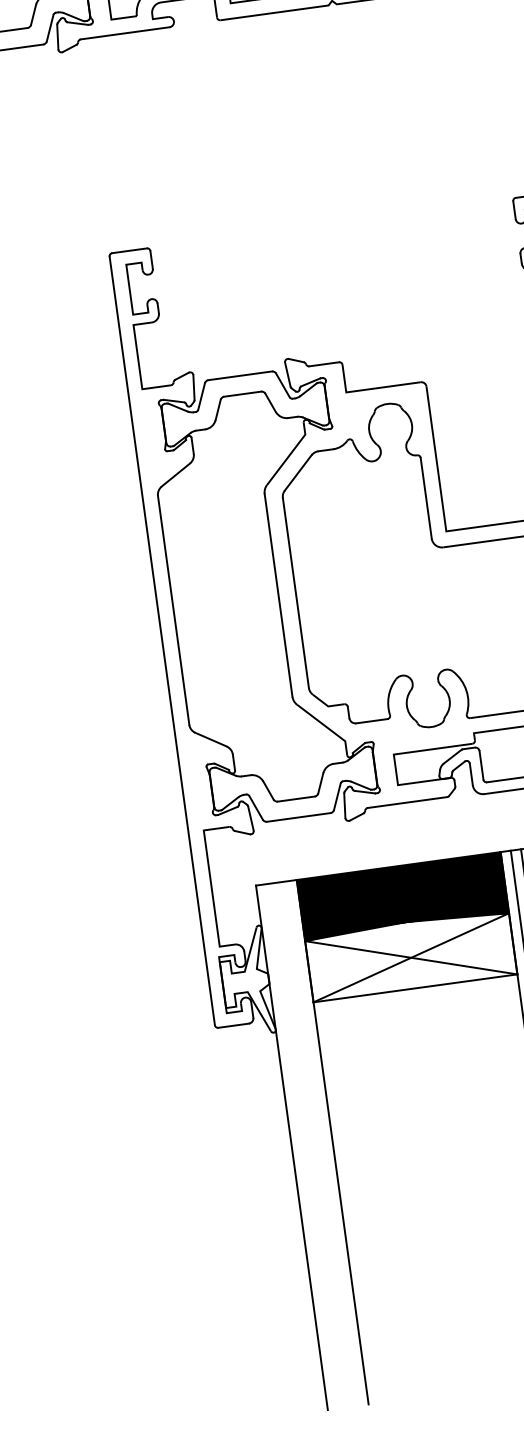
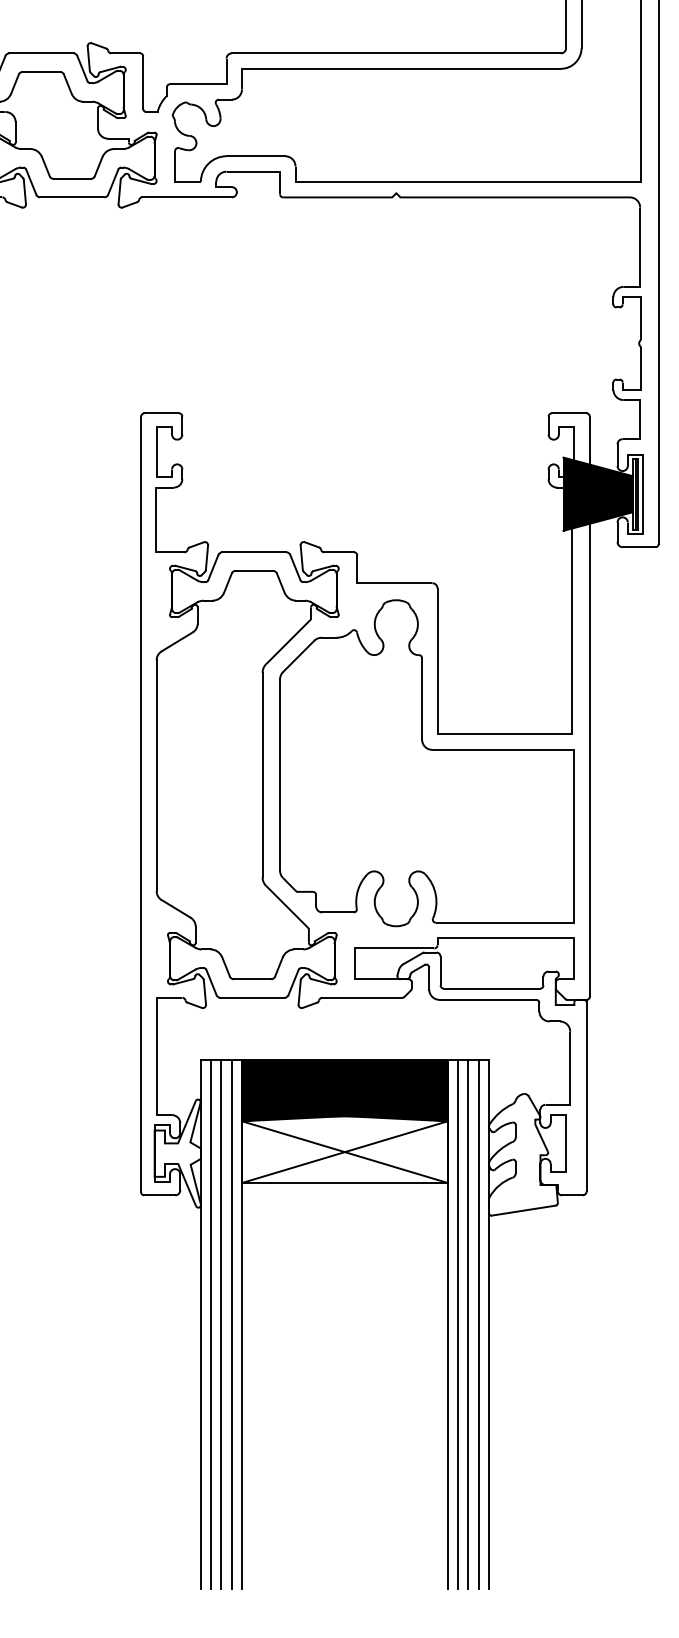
line: (322, 1142) -> (231, 1323), added
line: (312, 1144) -> (221, 1323), added
line: (302, 1145) -> (211, 1323), added

